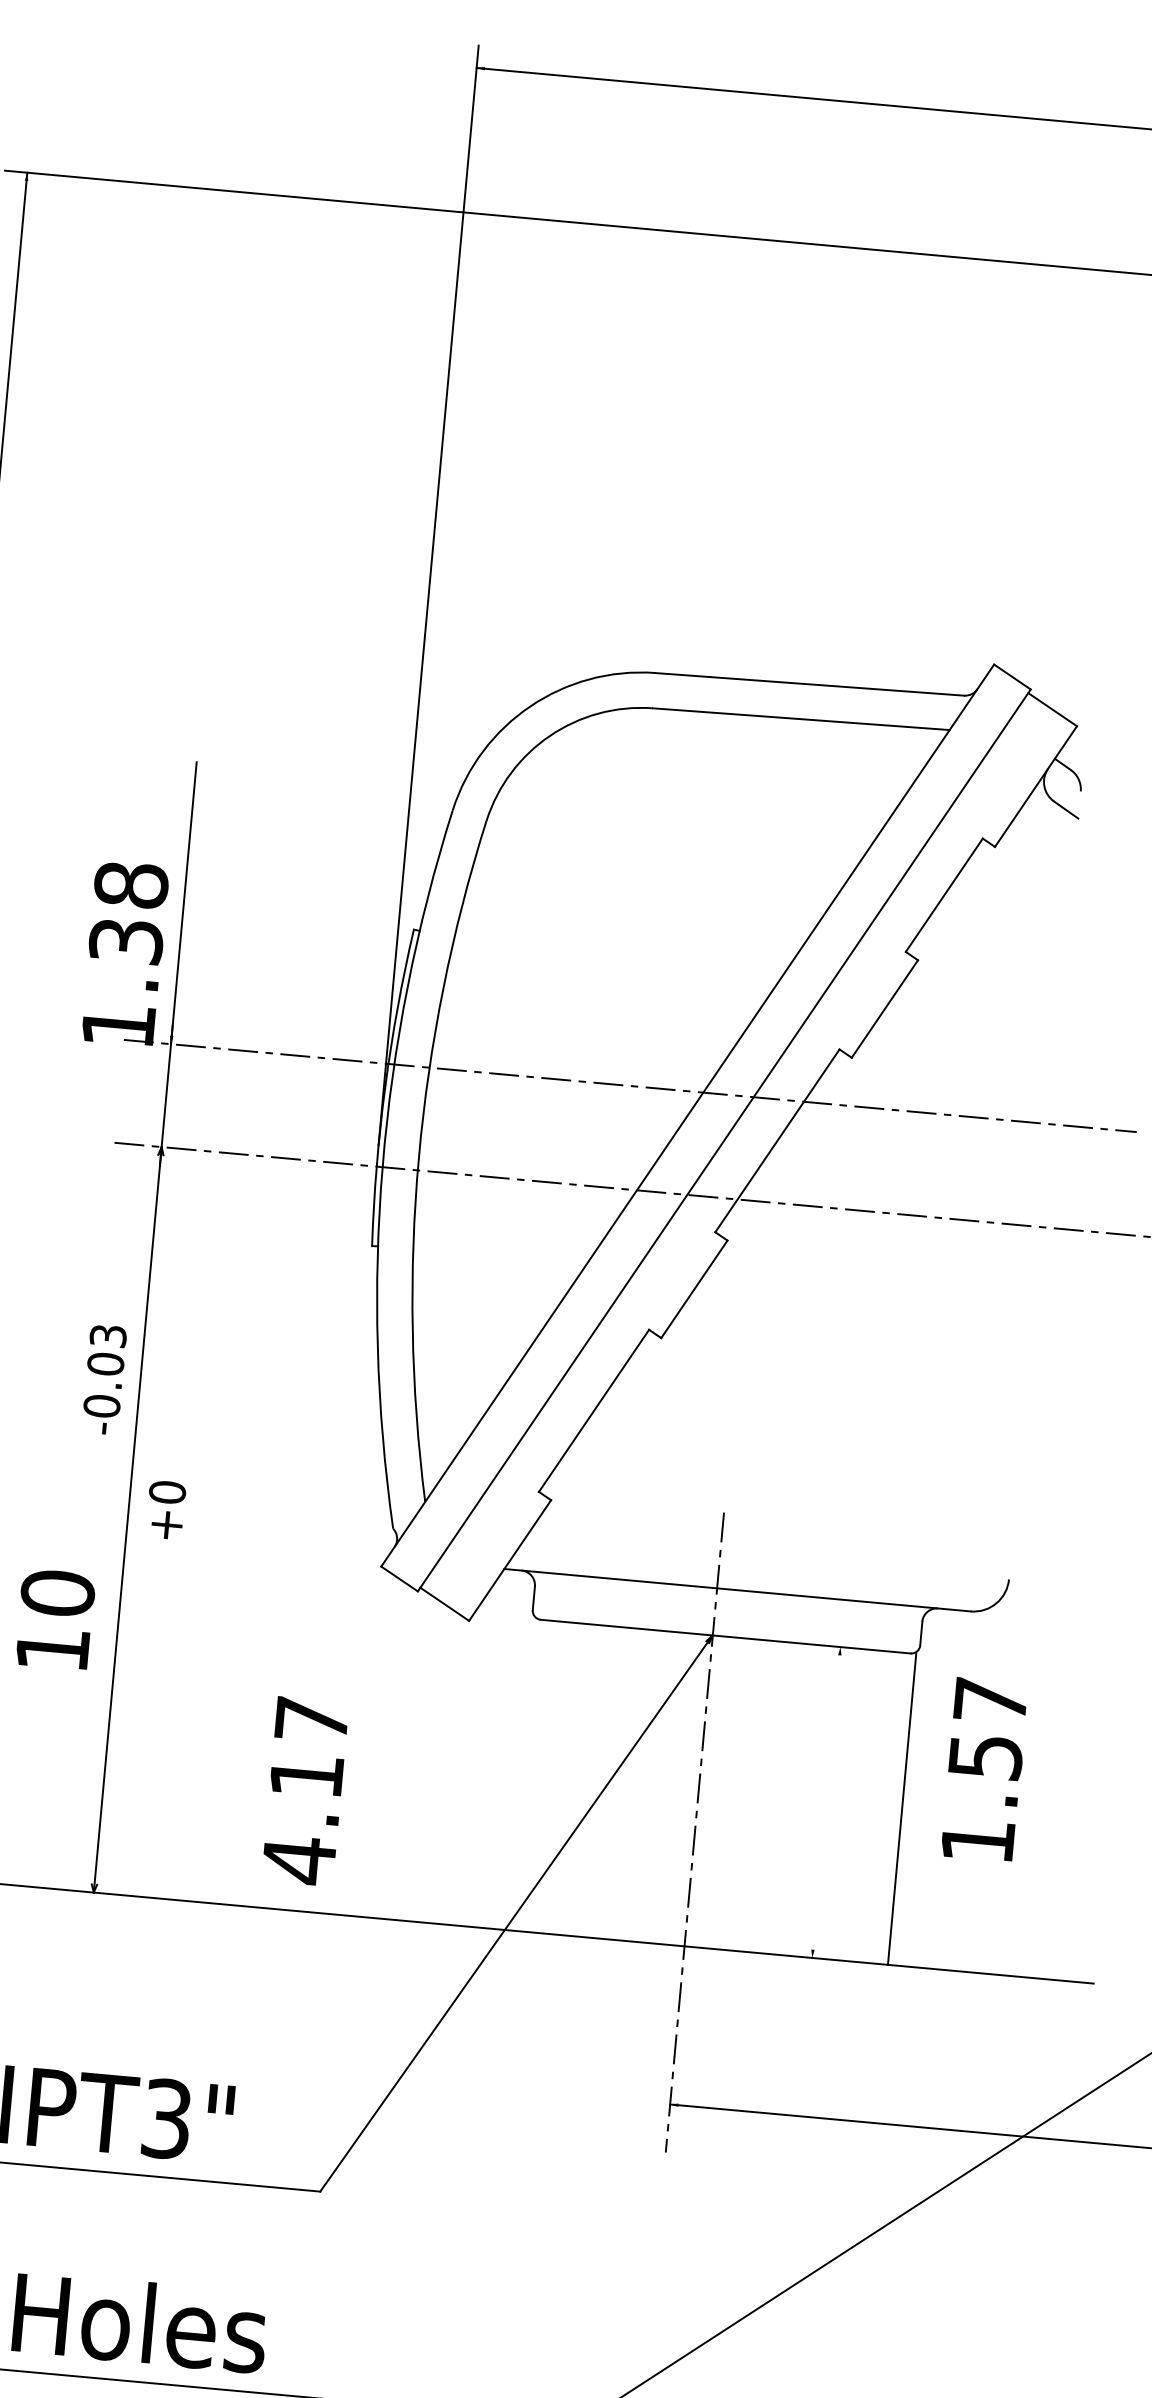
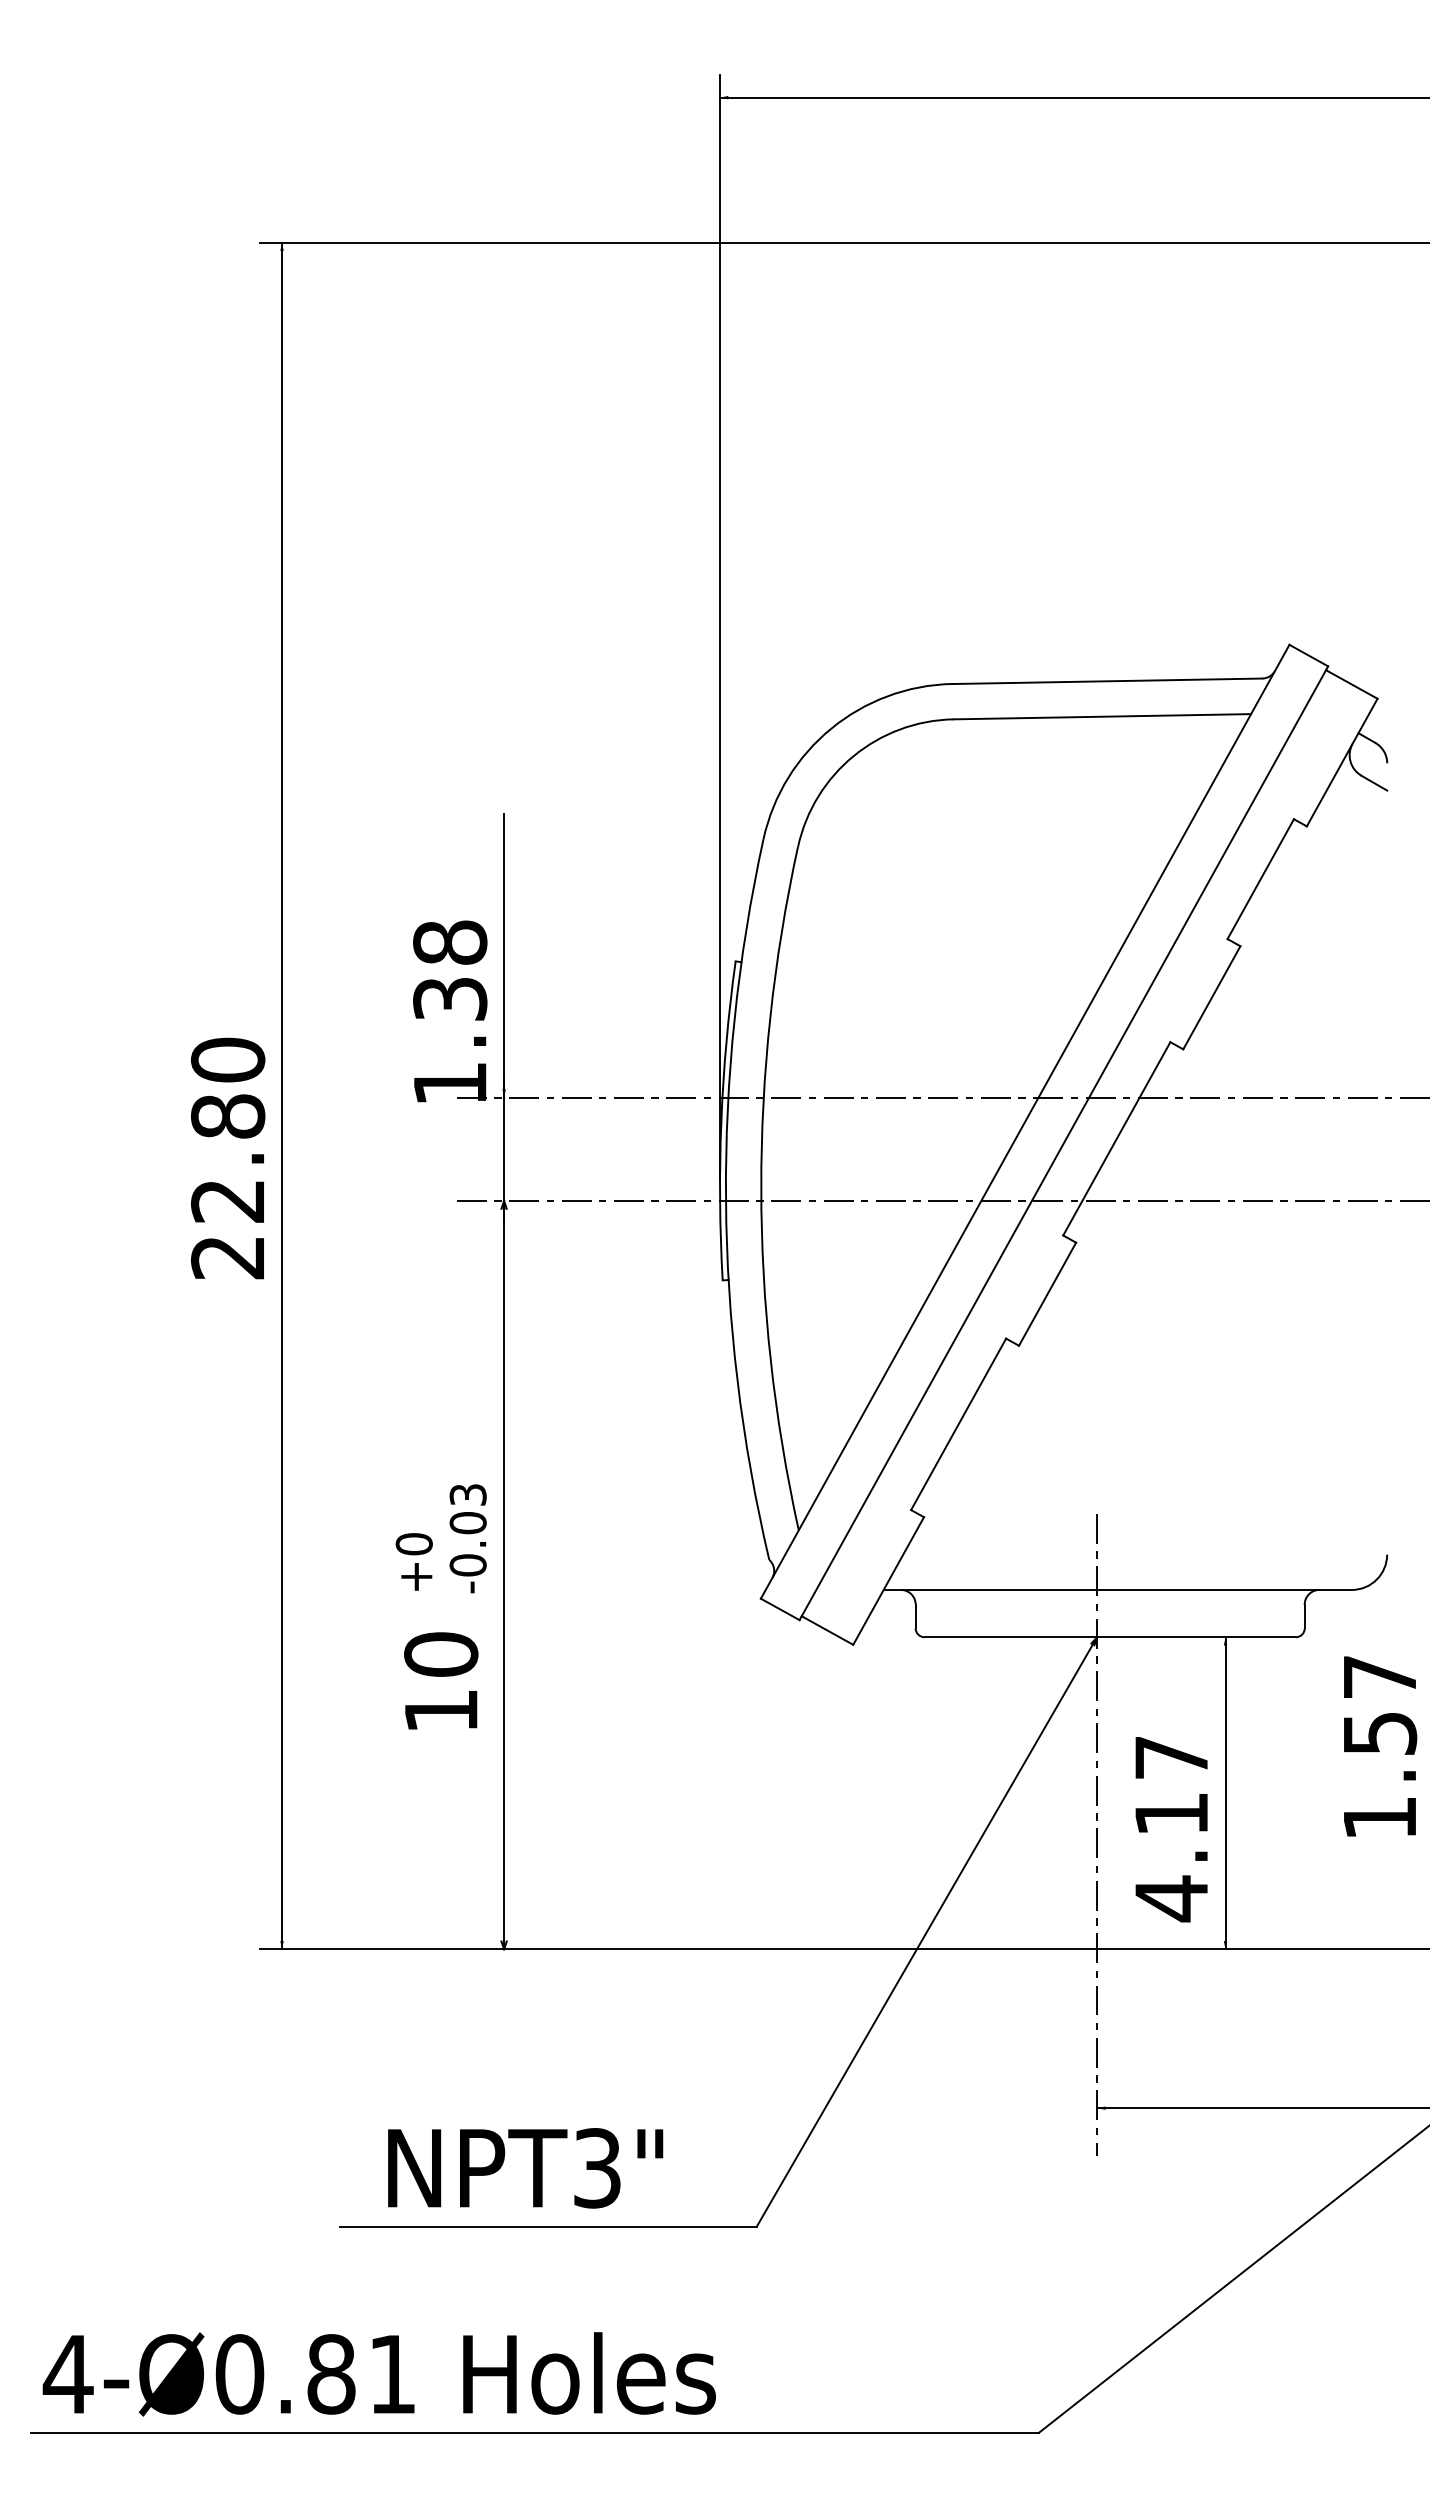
text: (103, 1379) -> (467, 1538), moved
text: (165, 1509) -> (413, 1561), moved
text: (305, 1791) -> (1171, 1829), moved
line: (902, 1809) -> (1225, 1793), moved

